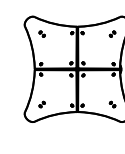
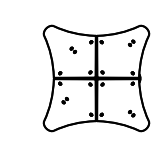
part: (42, 34) -> (73, 50), moved
part: (42, 104) -> (65, 100), moved

